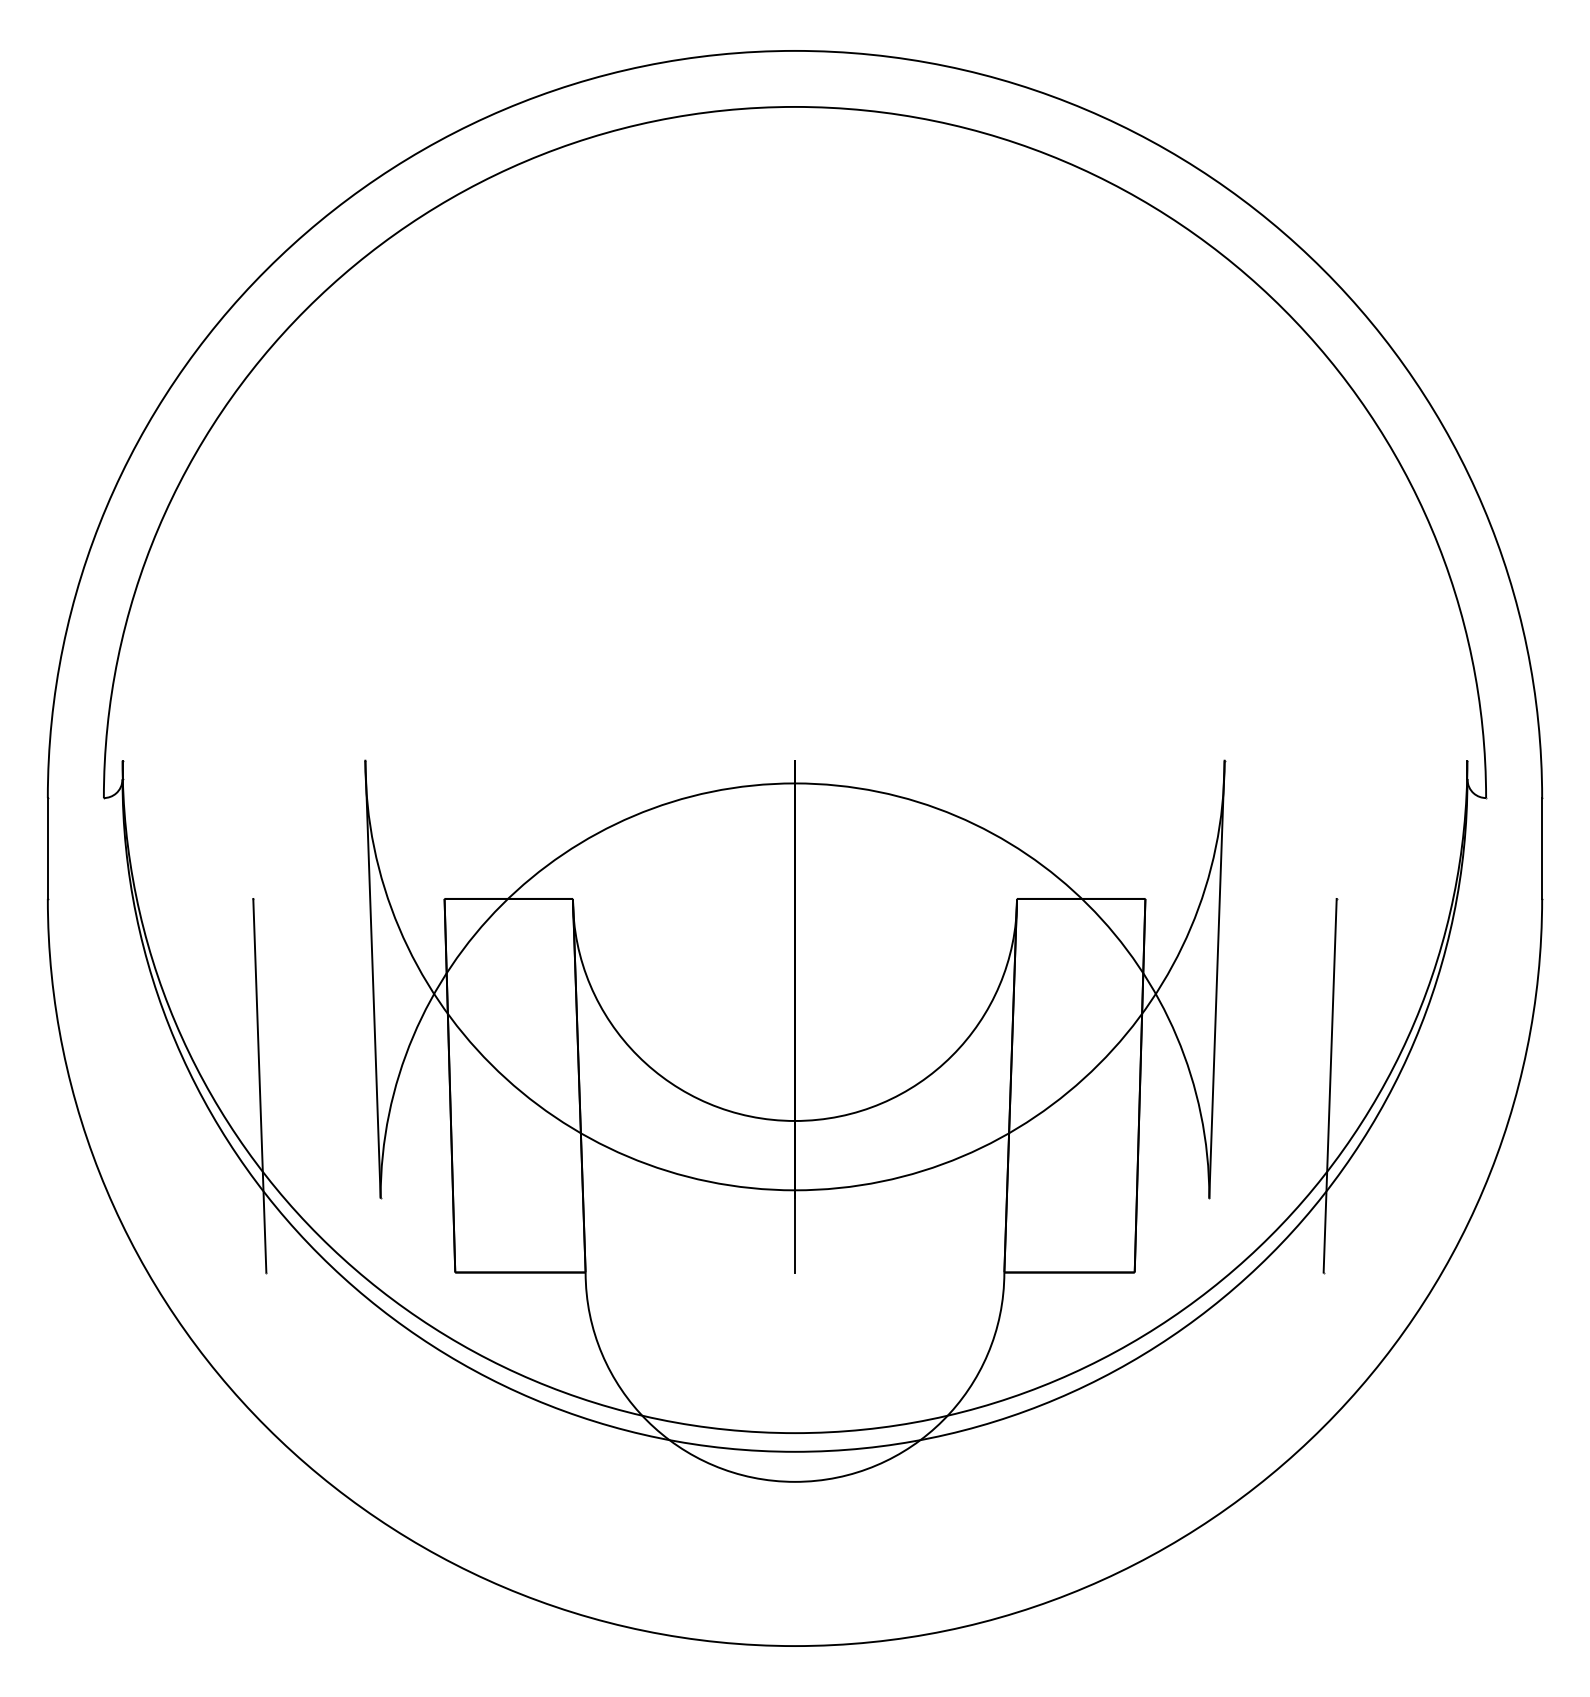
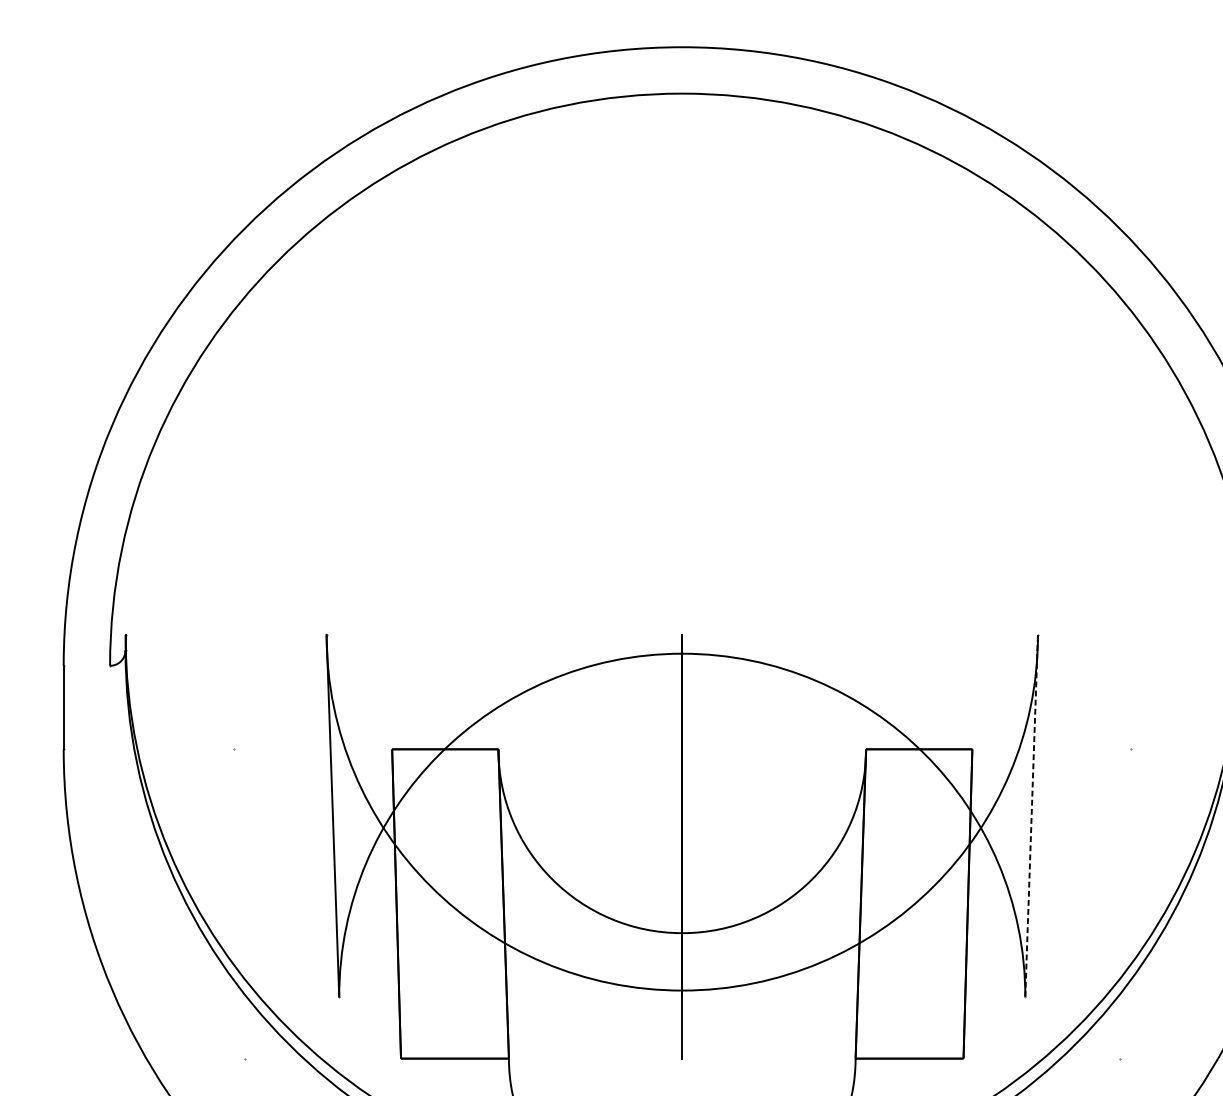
line: (1216, 979) -> (1031, 816), solid -> dashed
line: (259, 1085) -> (238, 903), removed
line: (1329, 1085) -> (1124, 903), removed

